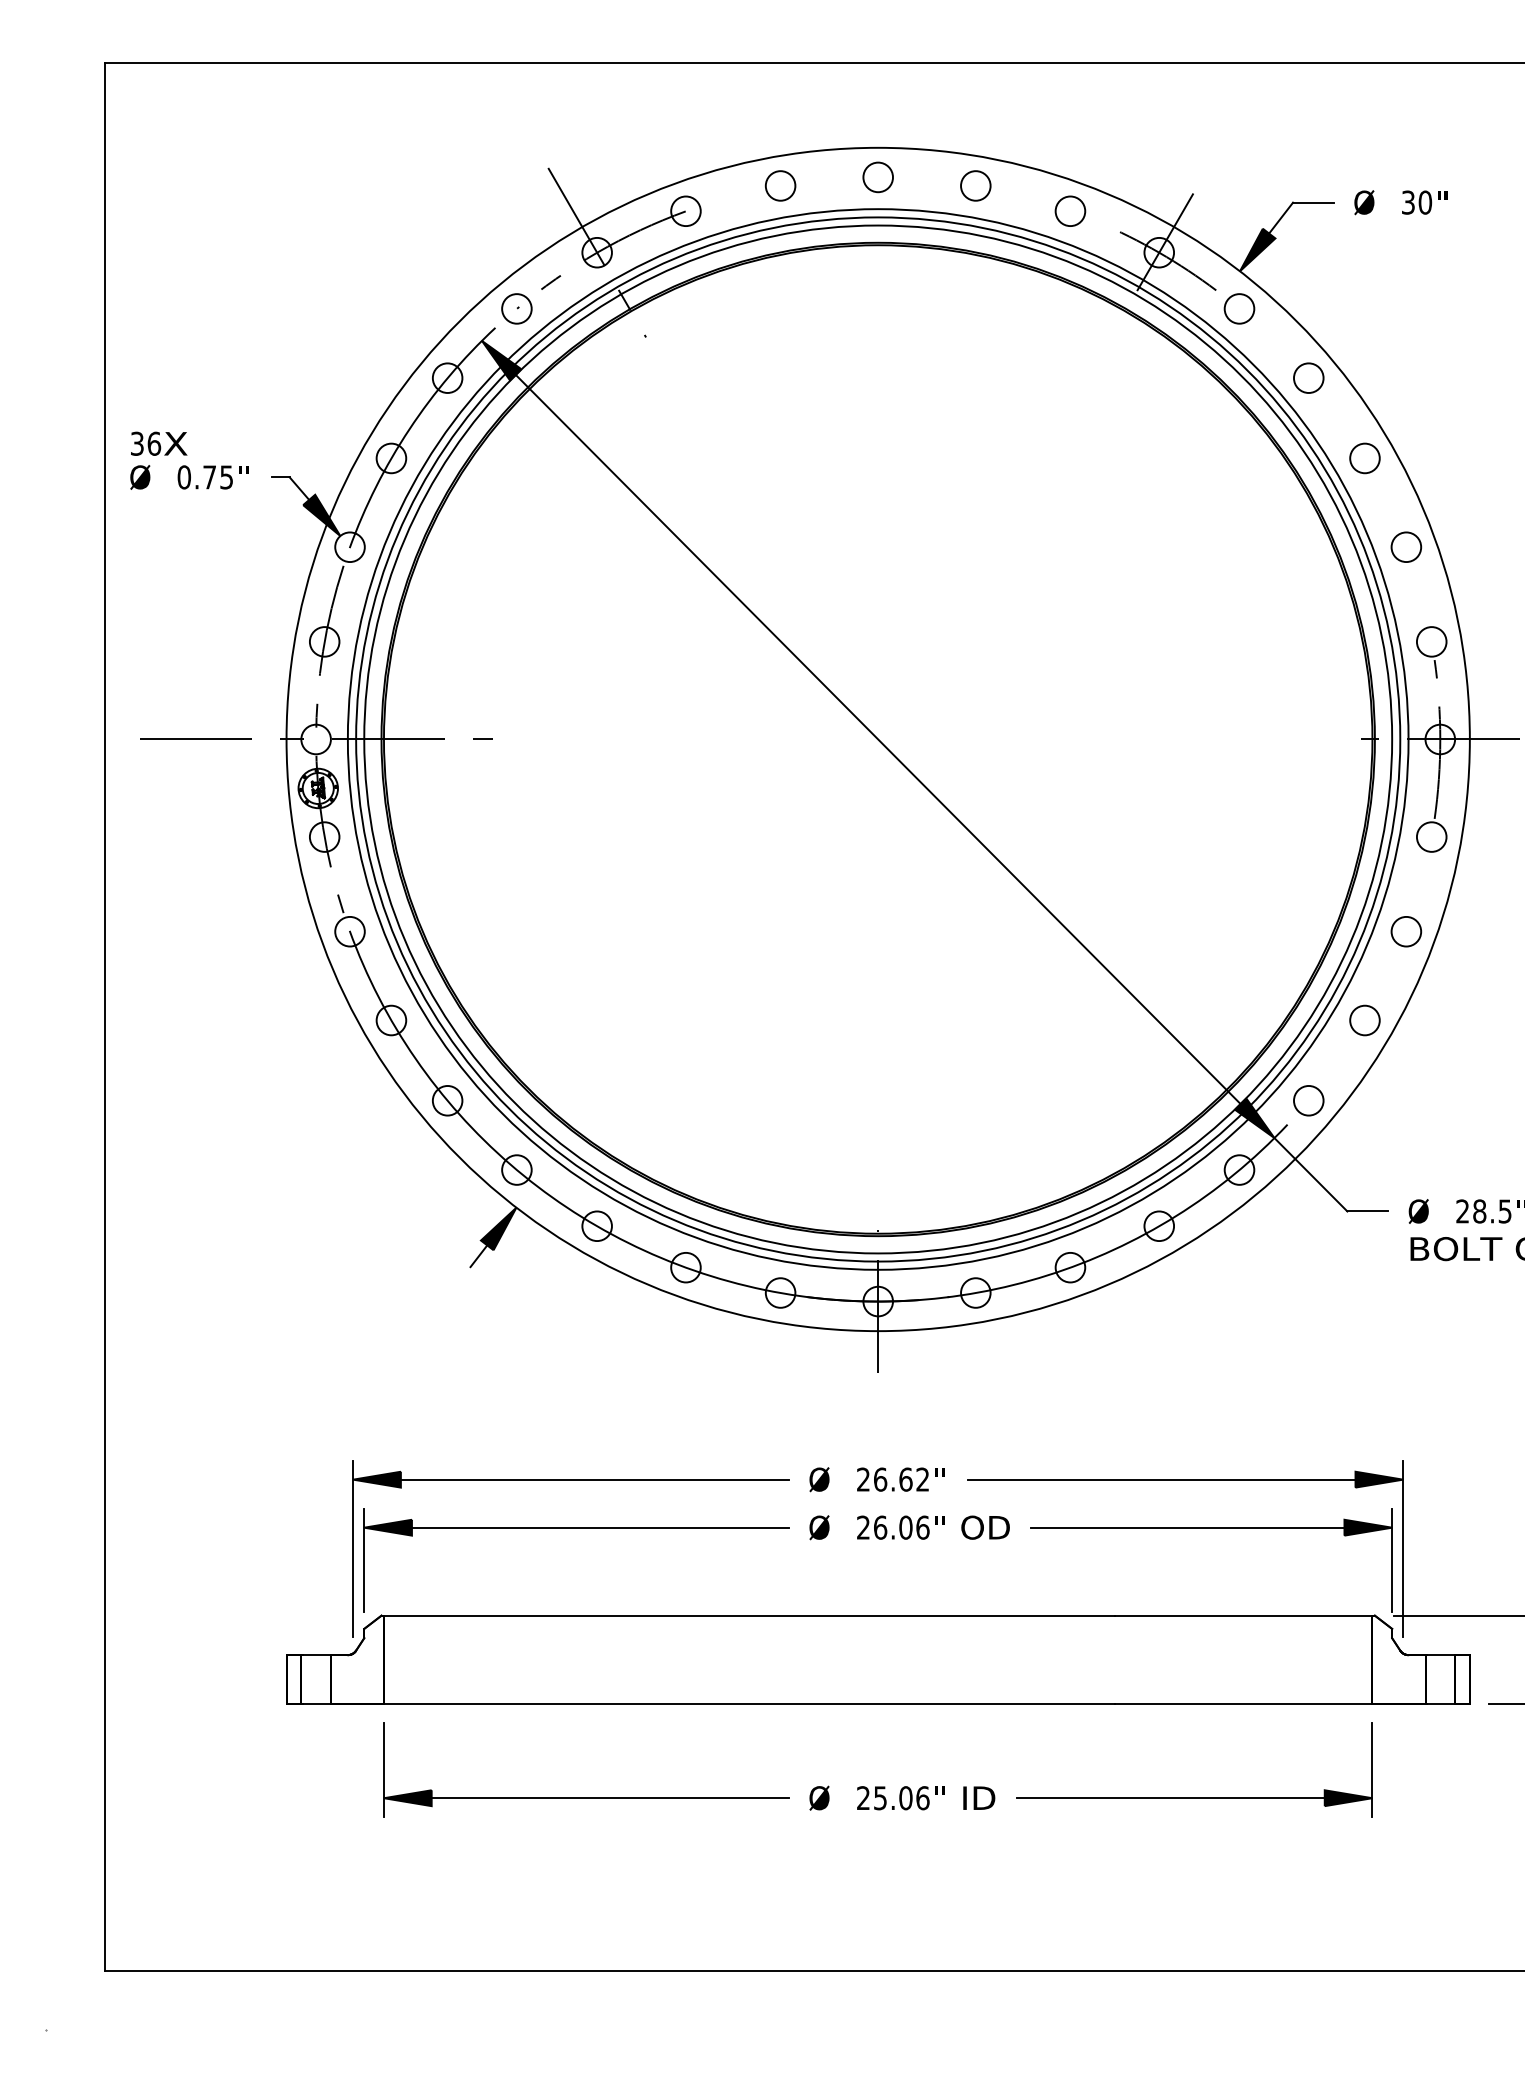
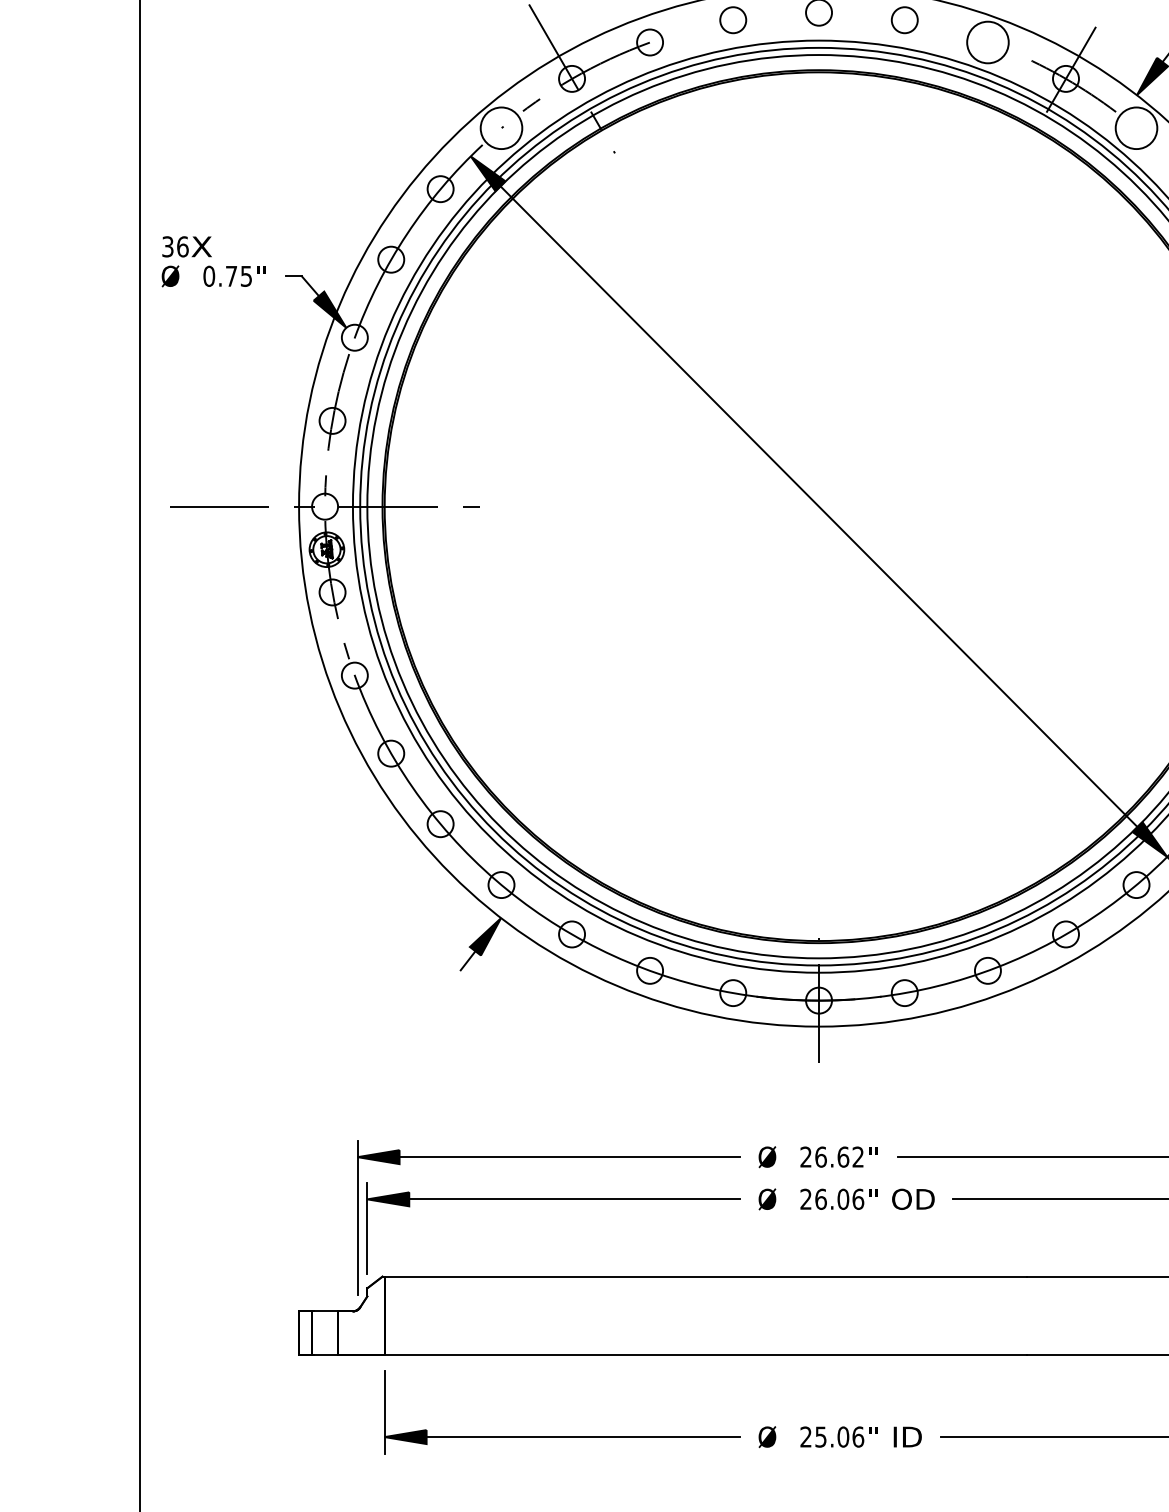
circle: (1070, 211) -> (988, 42), size x1.6
circle: (516, 308) -> (501, 127), size x1.6
circle: (1239, 308) -> (1136, 127), size x1.6

